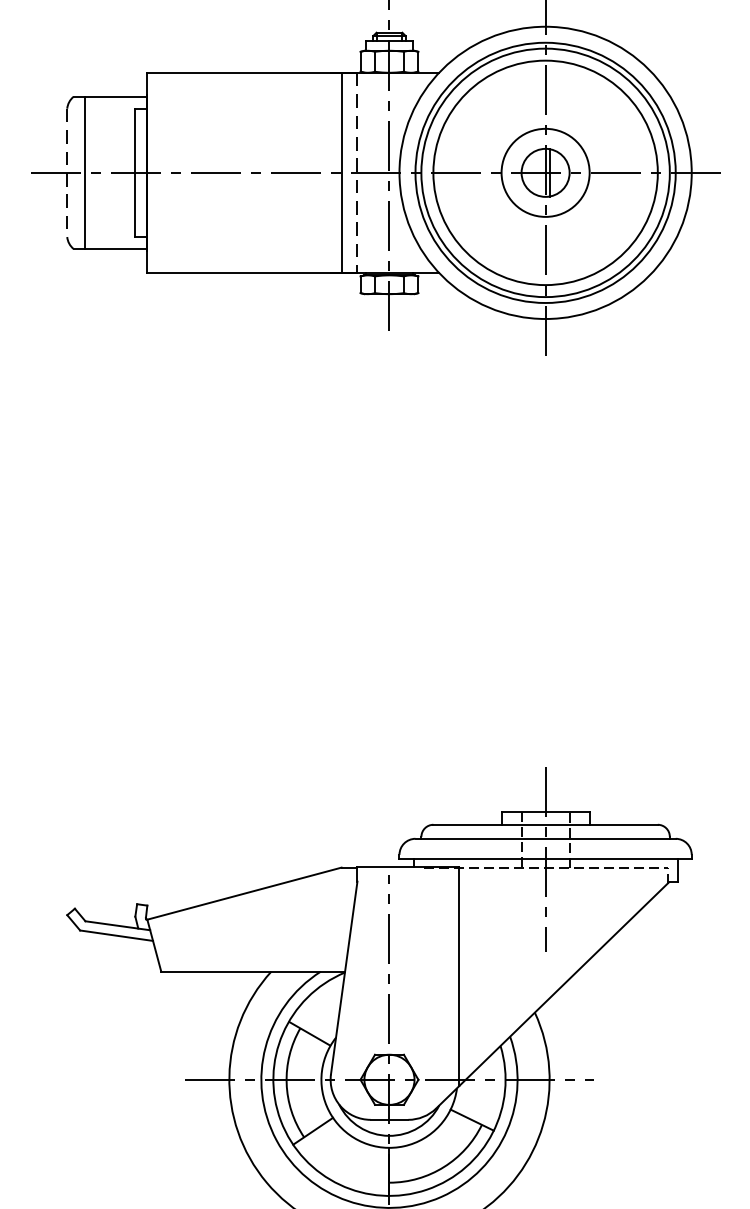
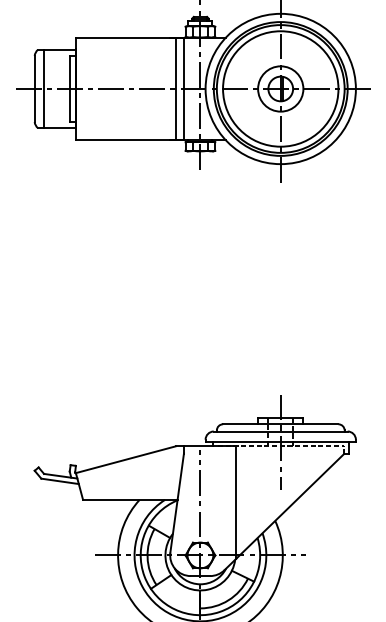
line: (66, 171) -> (34, 88), dashed -> solid
line: (356, 173) -> (183, 89), dashed -> solid

